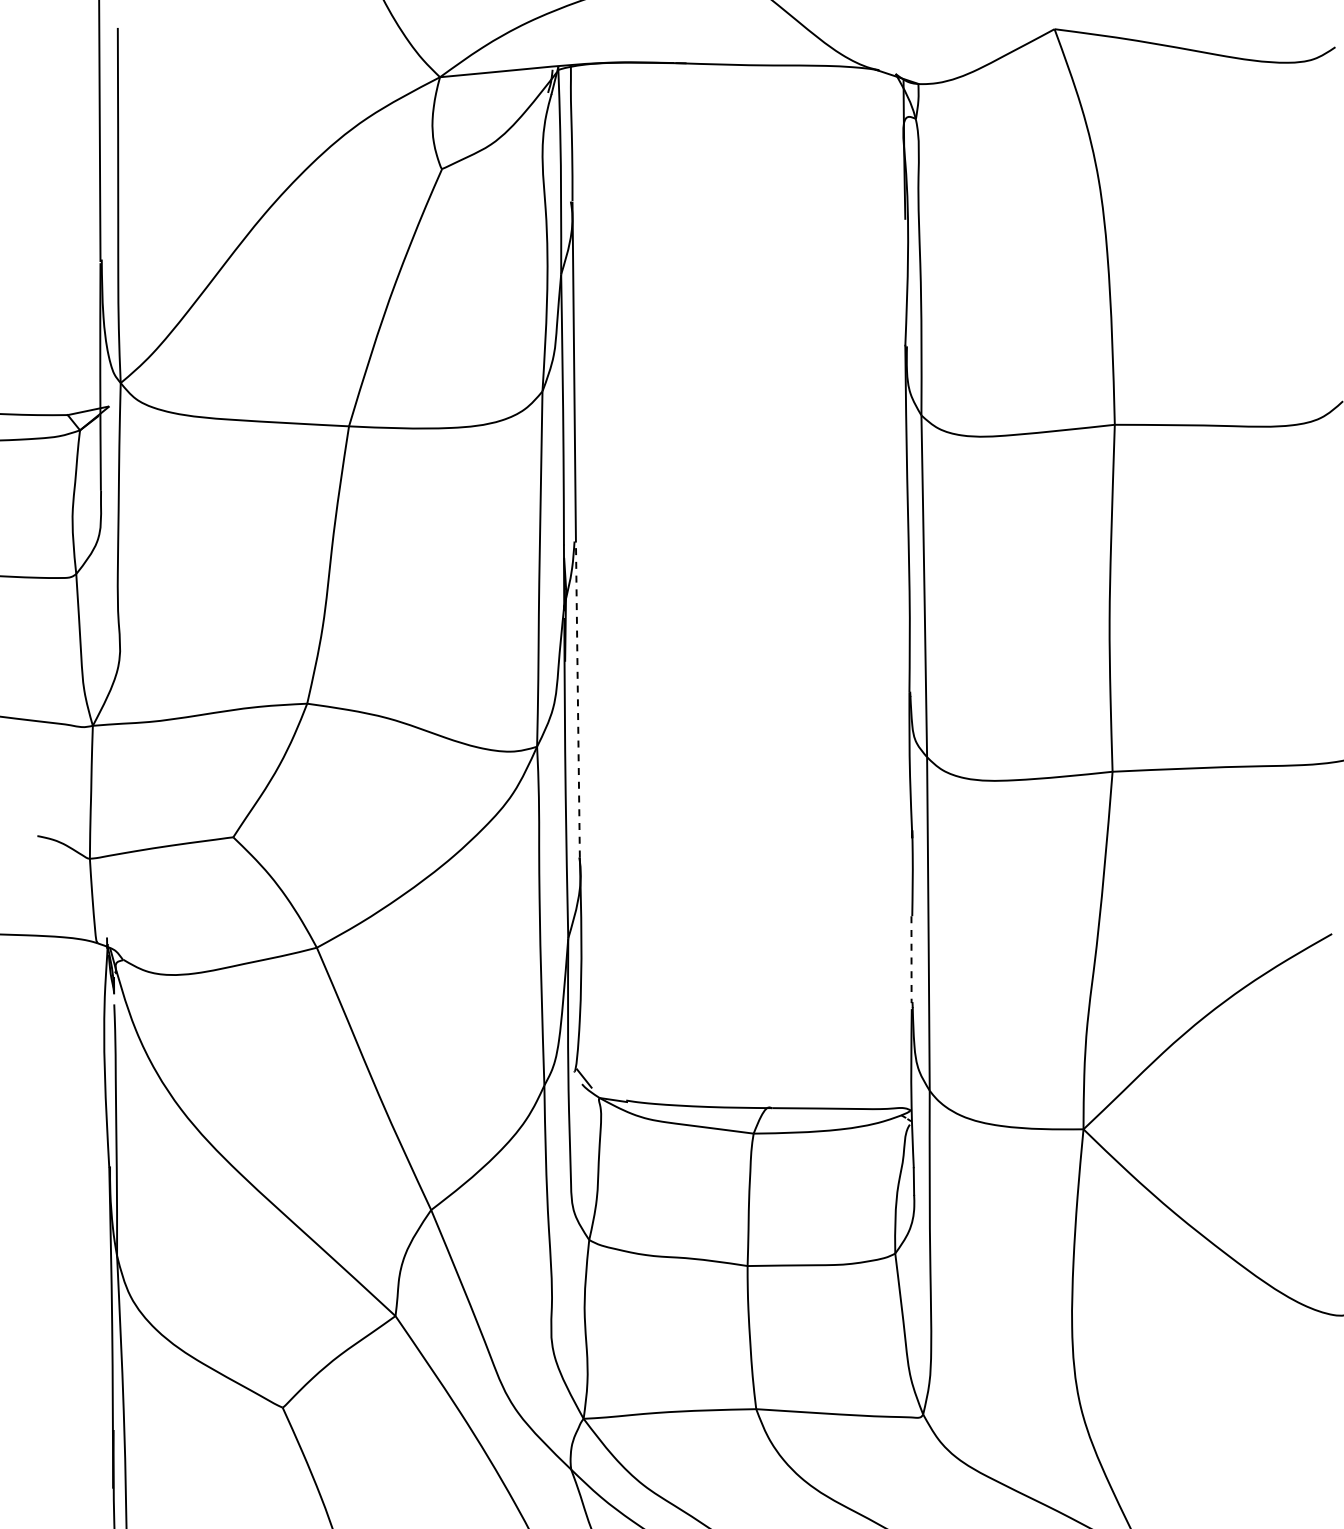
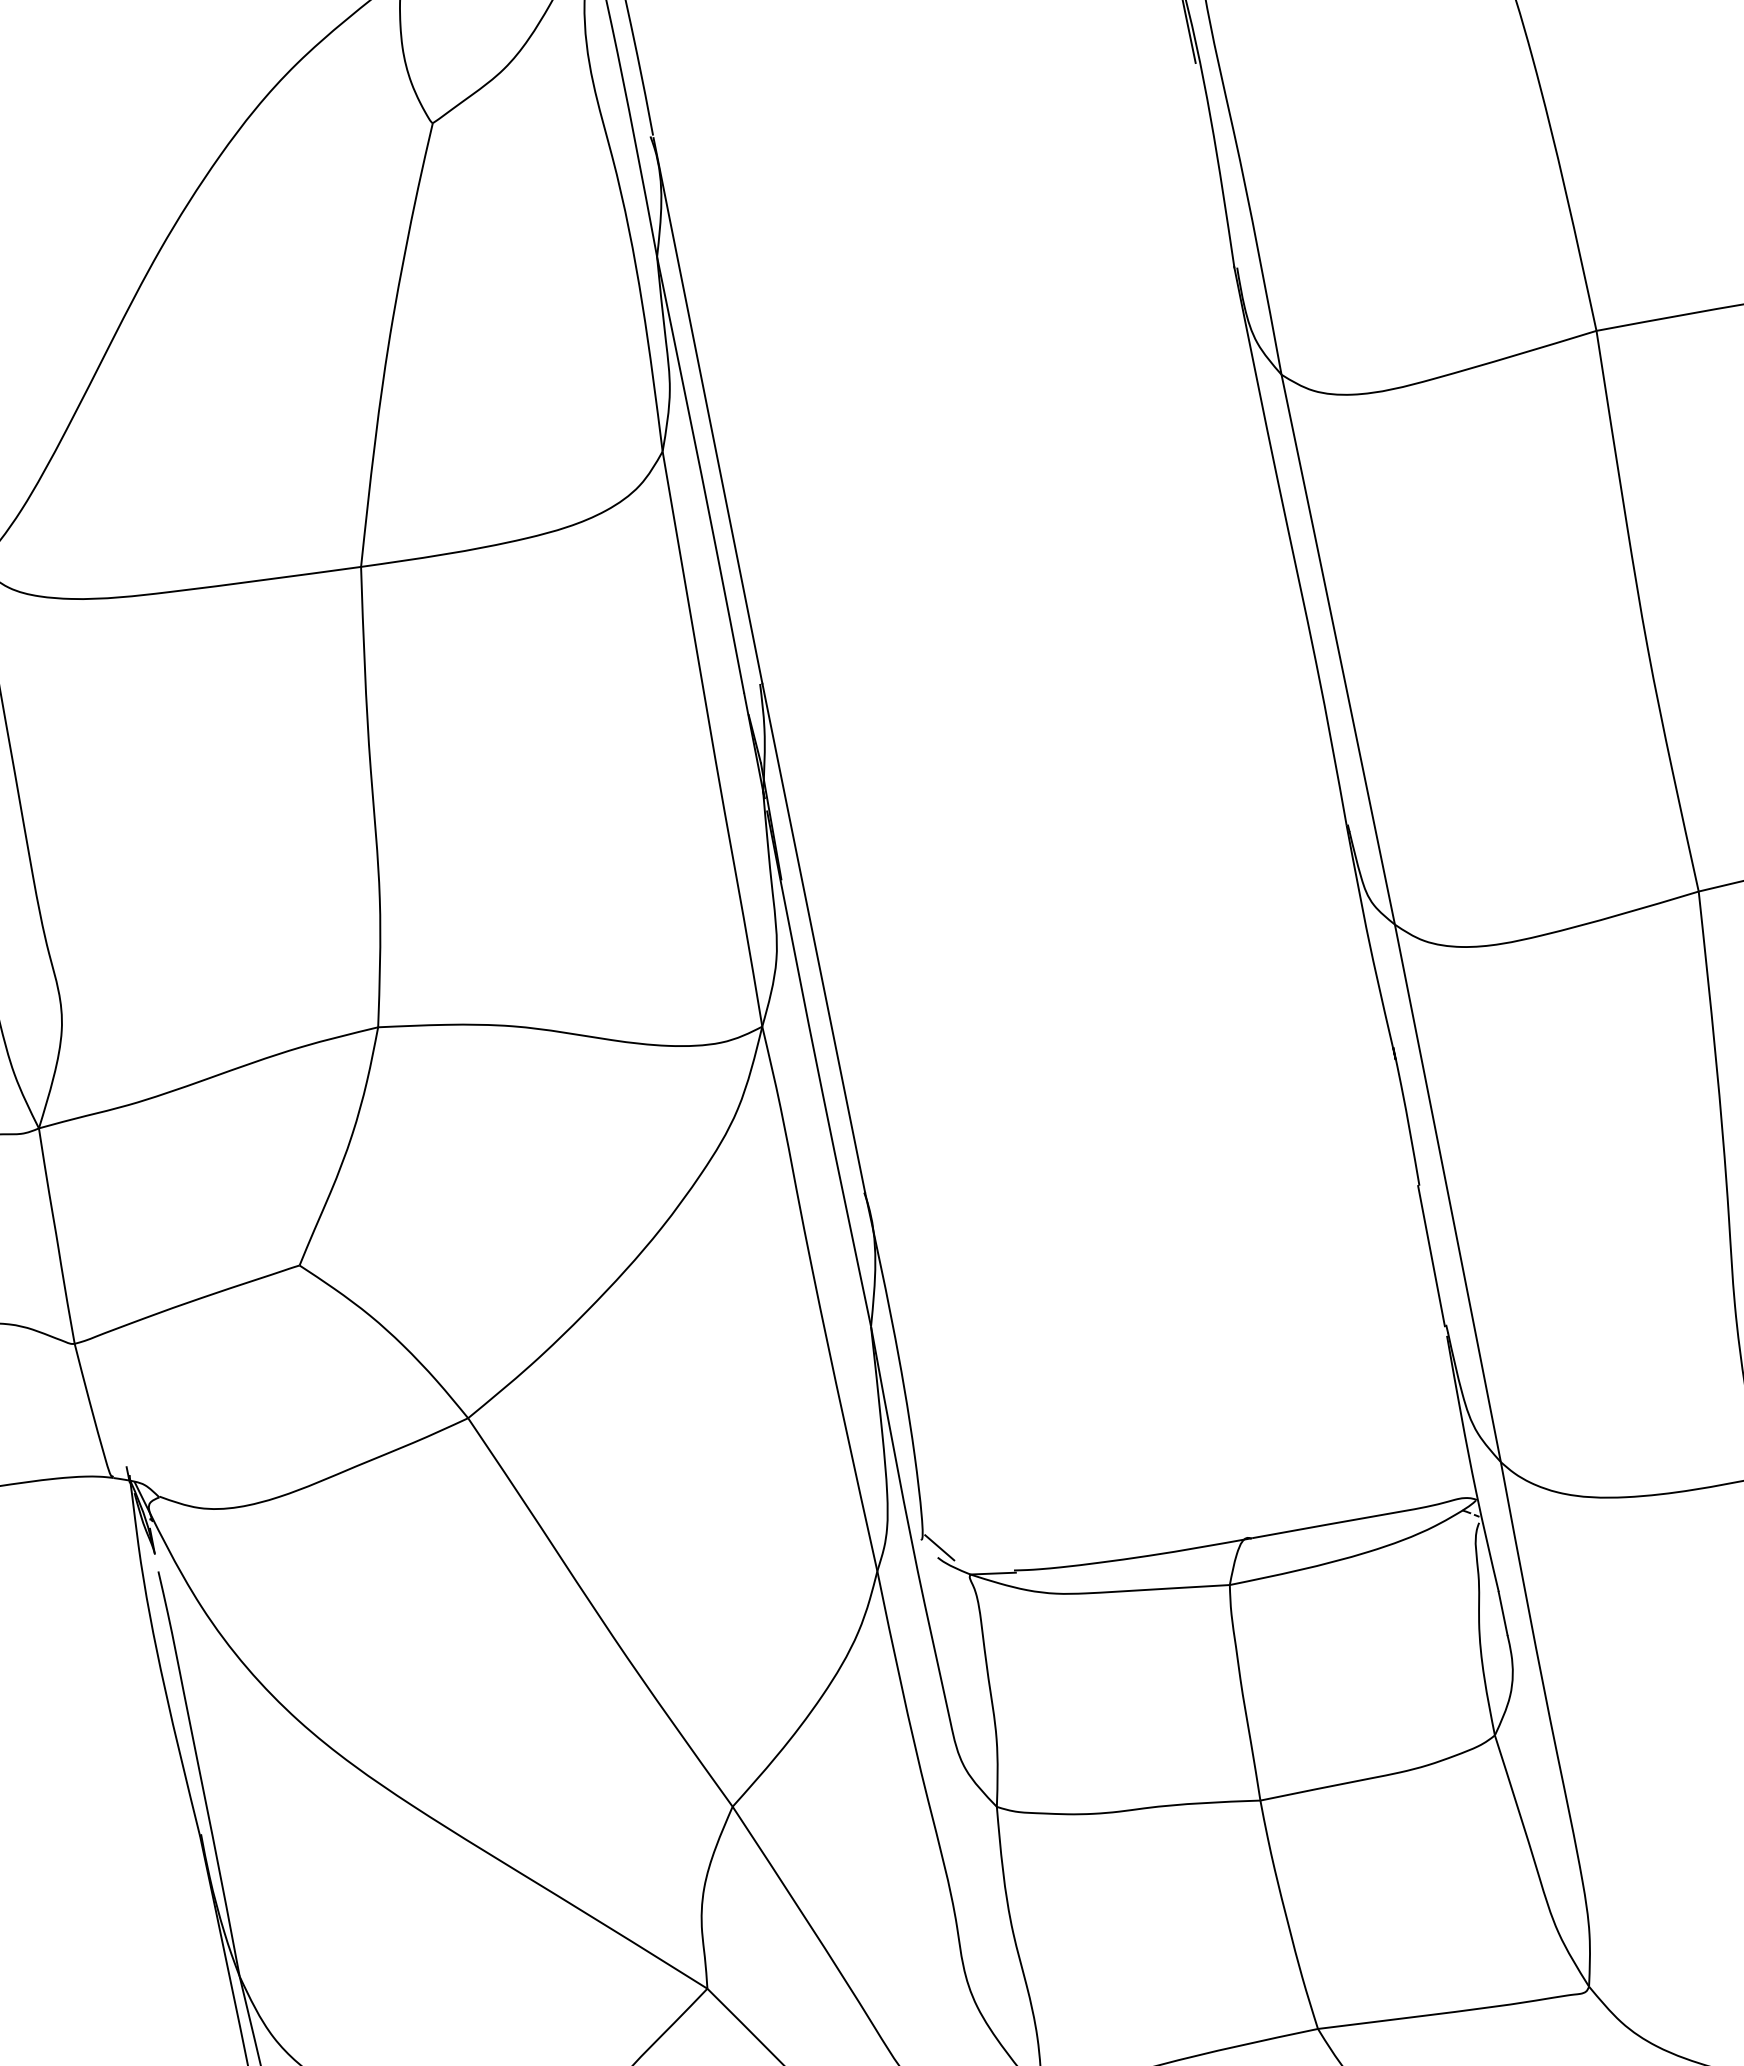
line: (577, 699) -> (813, 938), dashed -> solid
line: (911, 960) -> (1431, 1257), dashed -> solid

